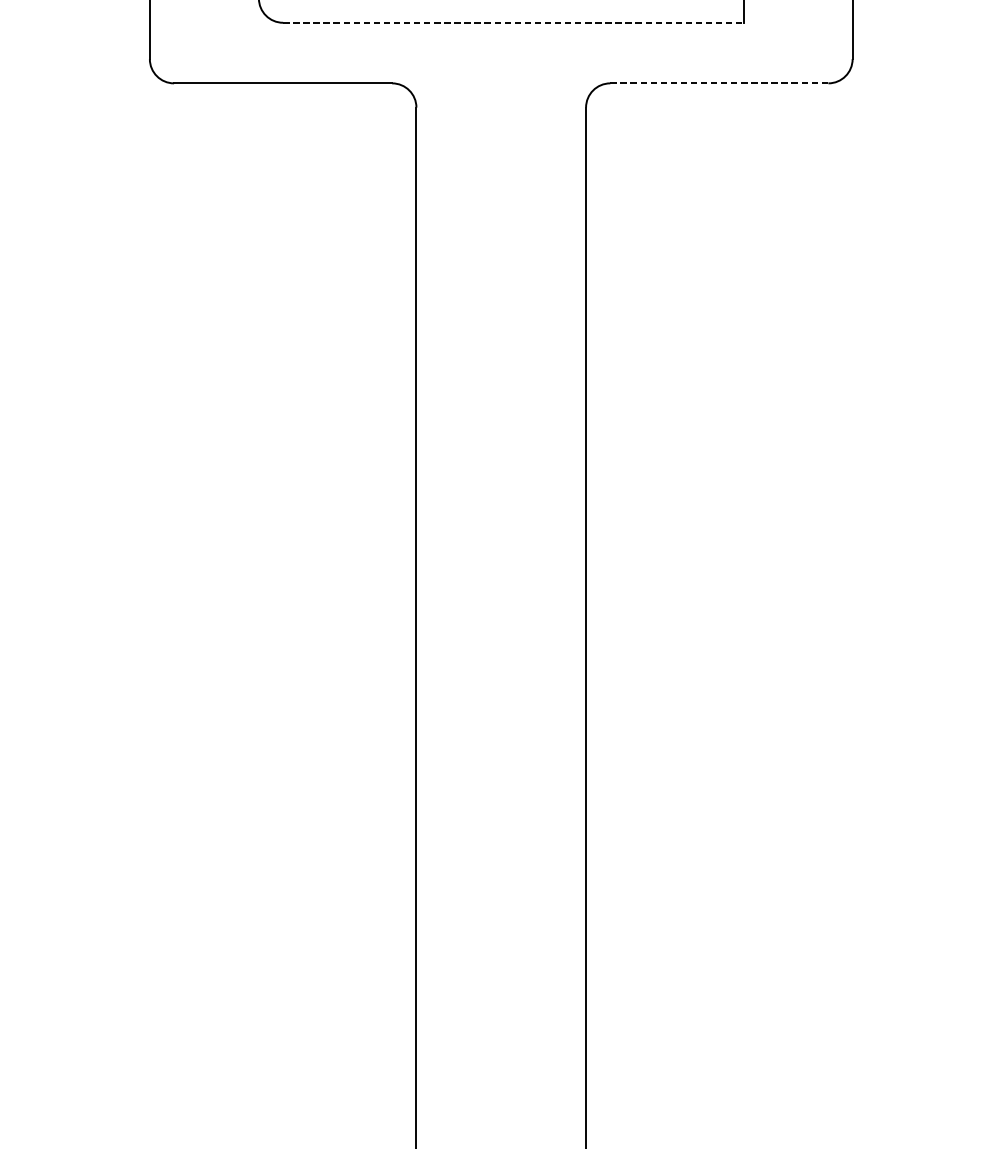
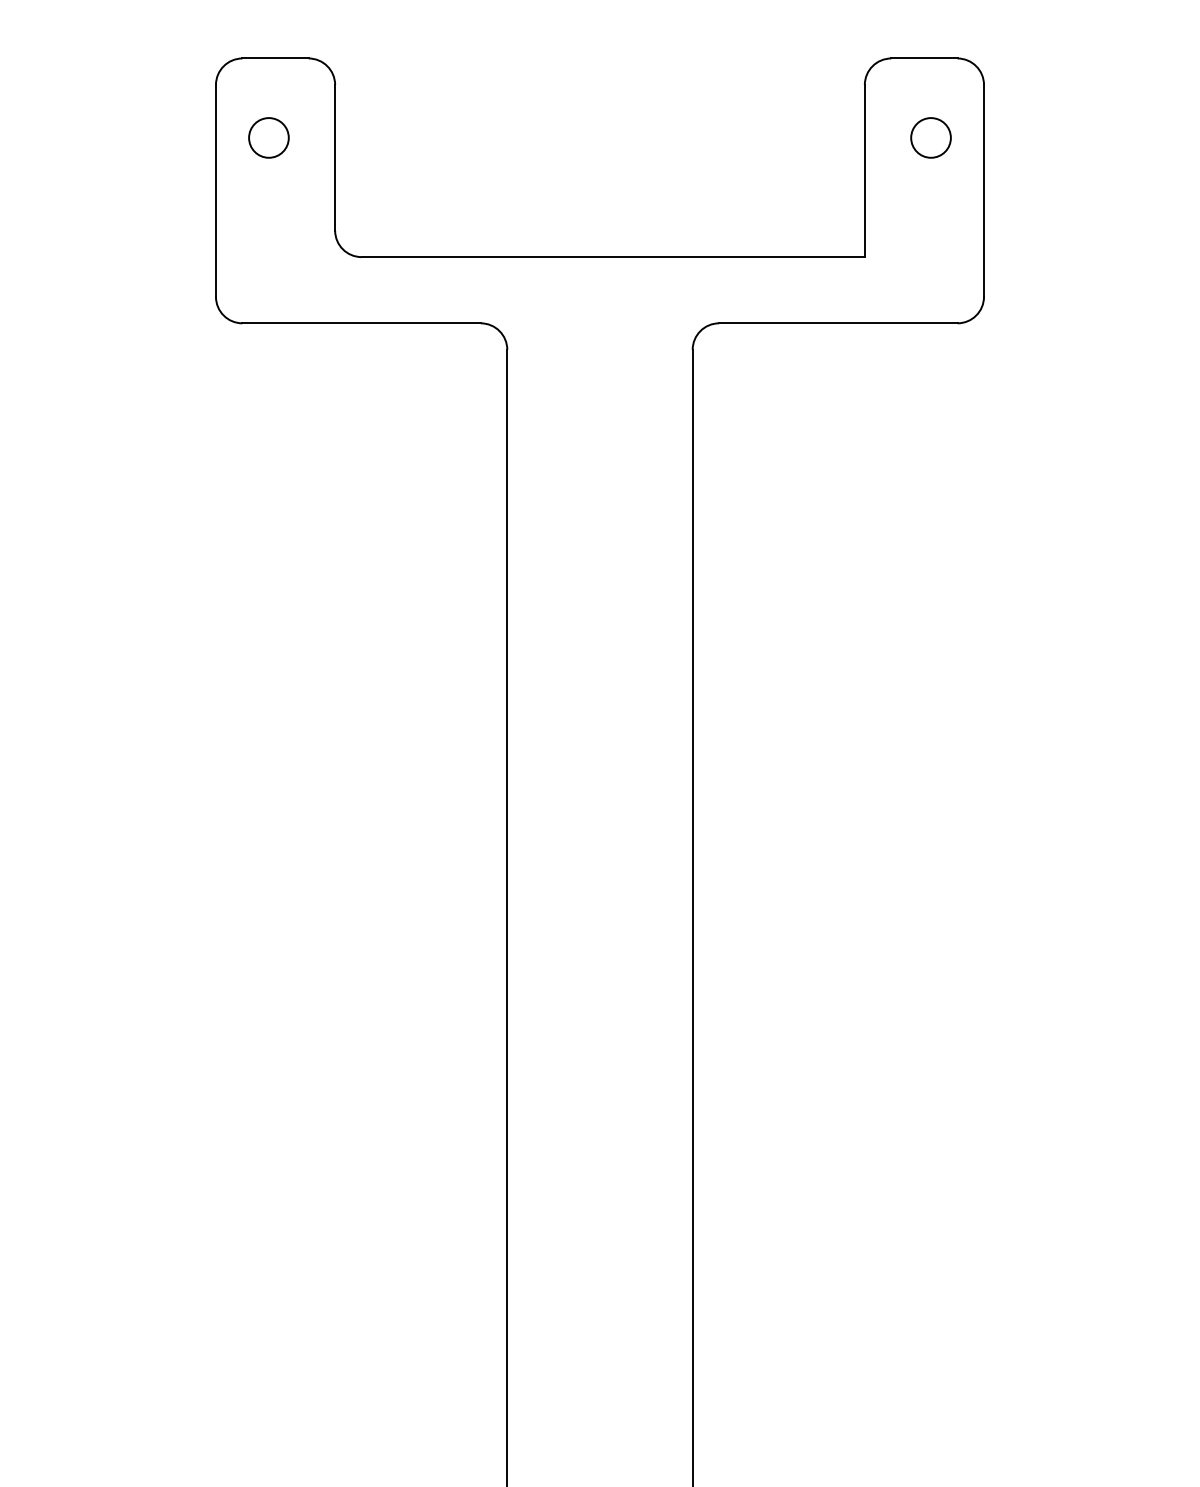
line: (513, 23) -> (613, 257), dashed -> solid
line: (719, 83) -> (838, 323), dashed -> solid

